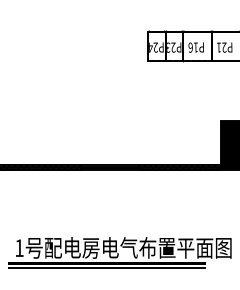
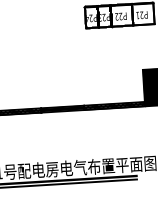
text: (193, 47) -> (118, 16), P16 -> P22

